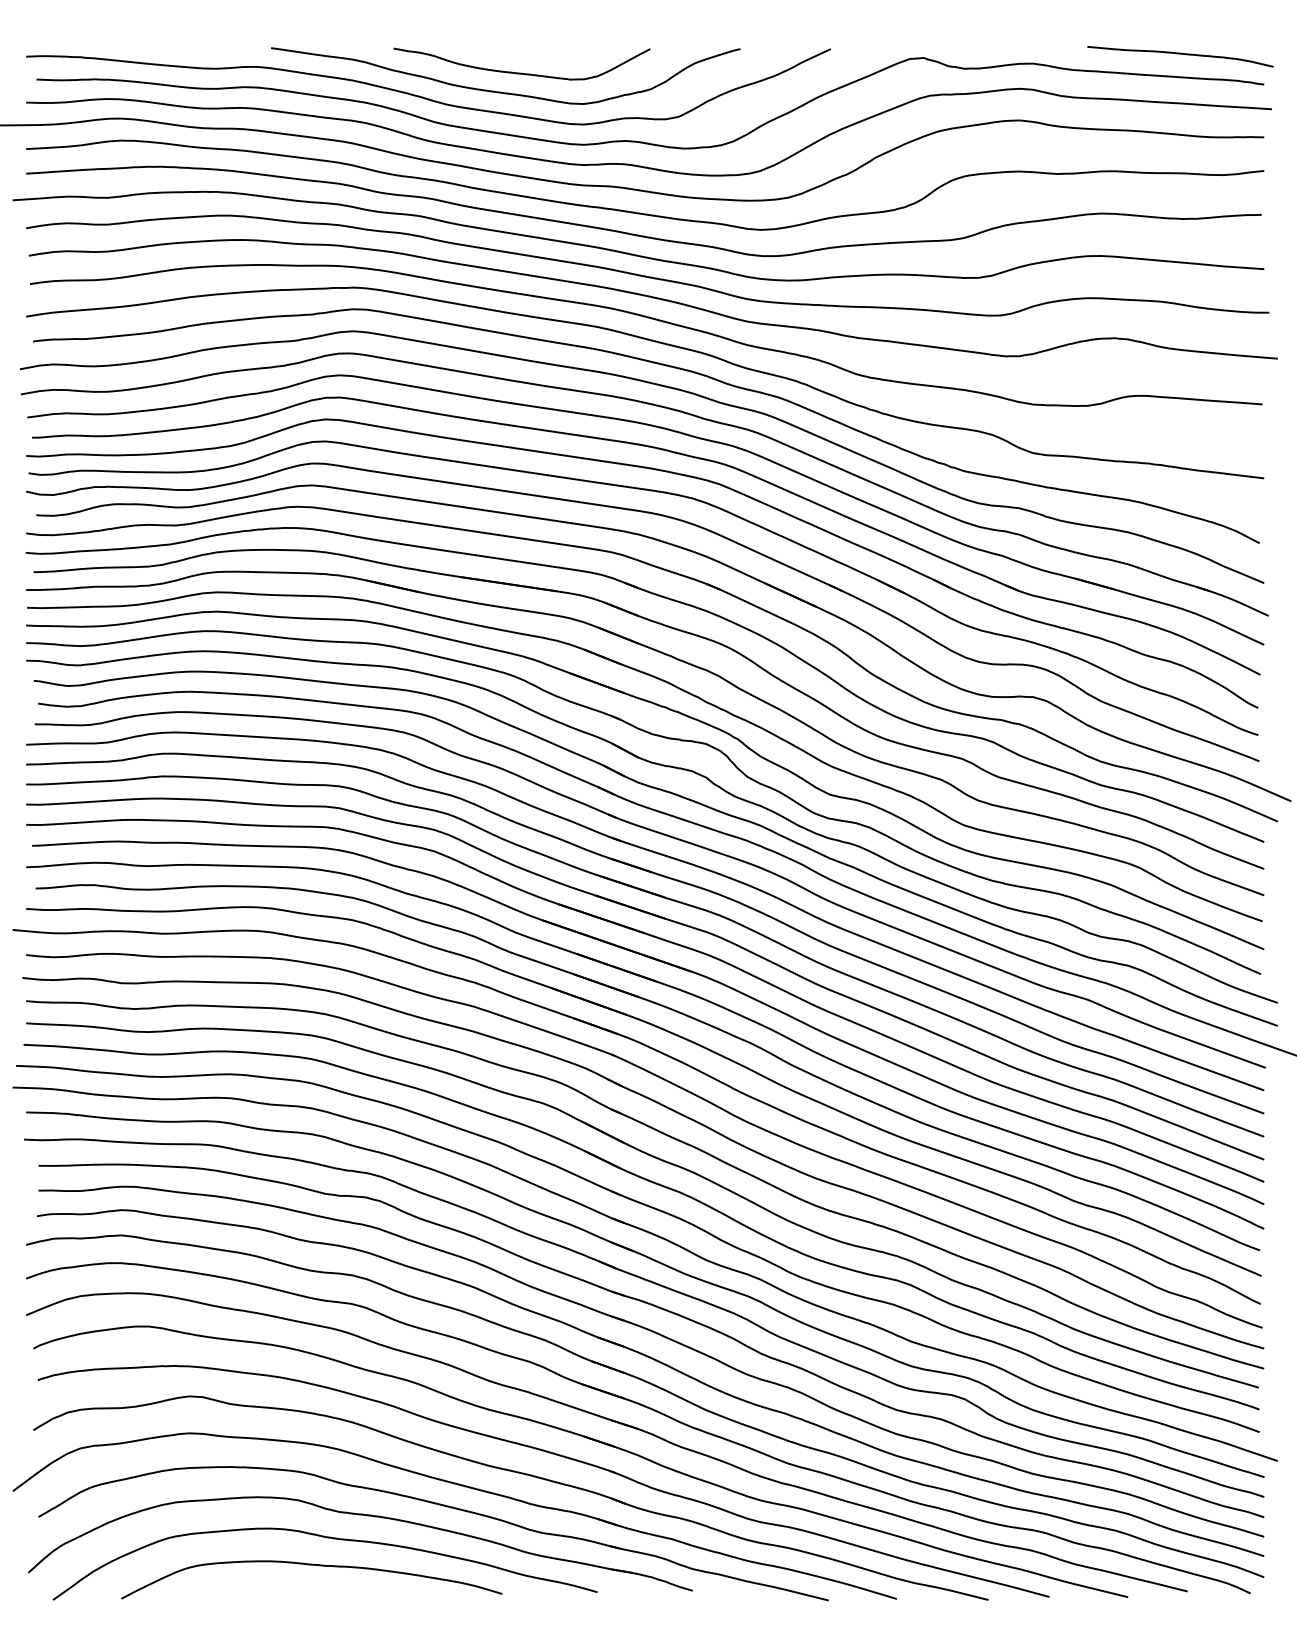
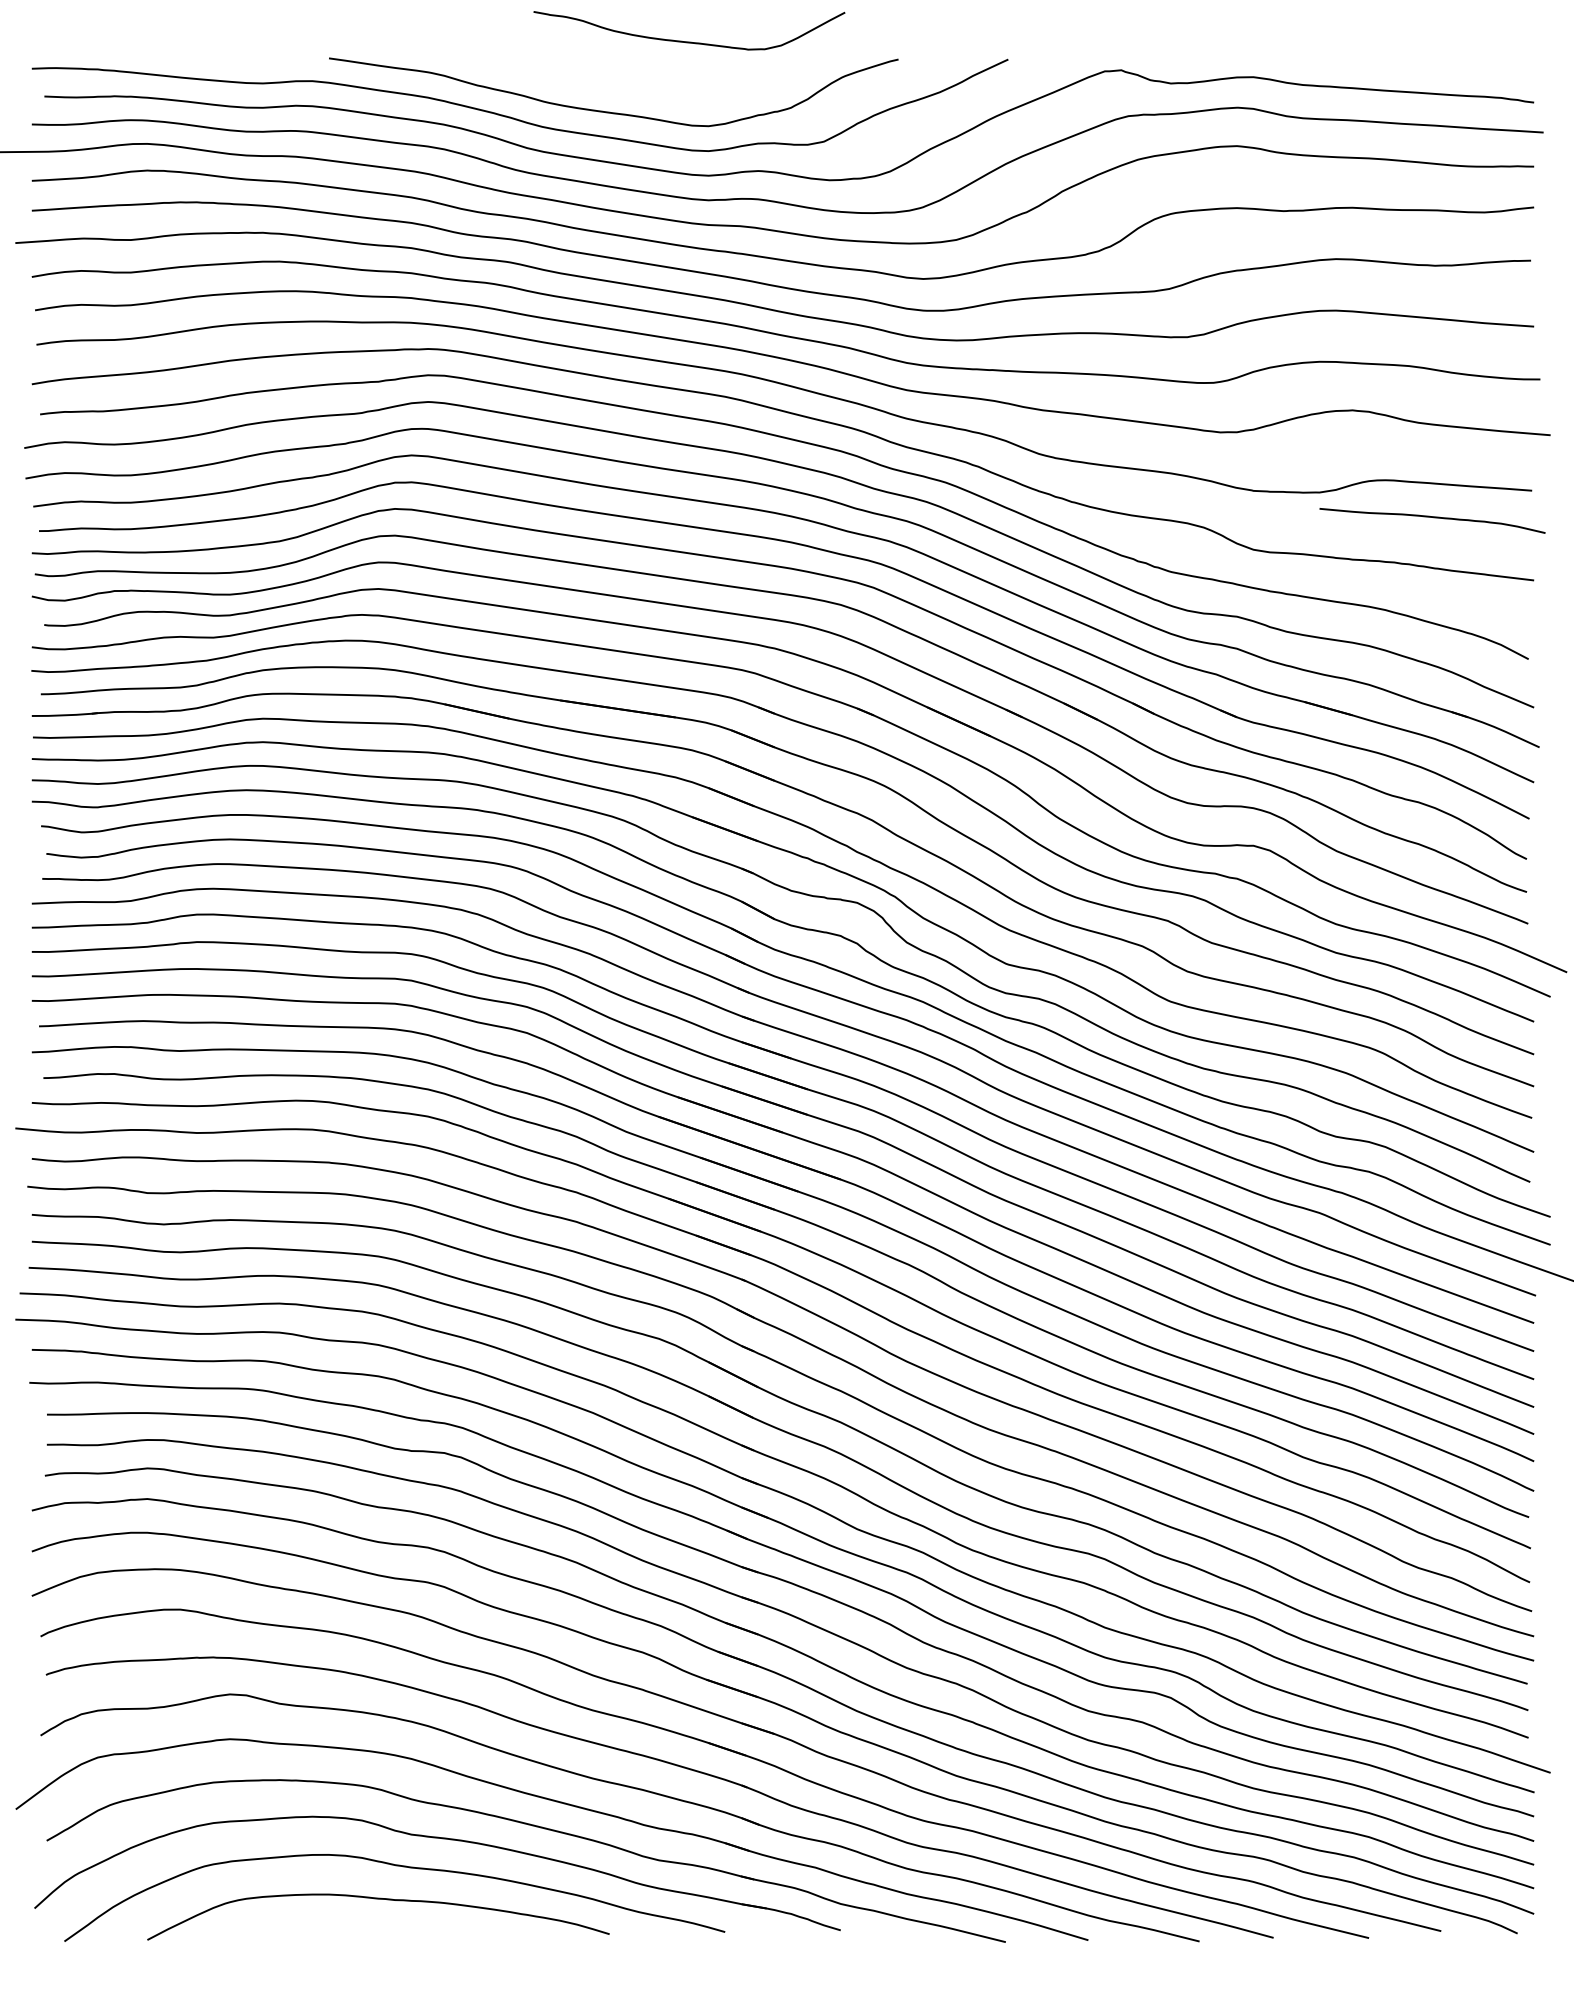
curve: (1181, 54) -> (1433, 518), moved
curve: (522, 72) -> (689, 41), moved

